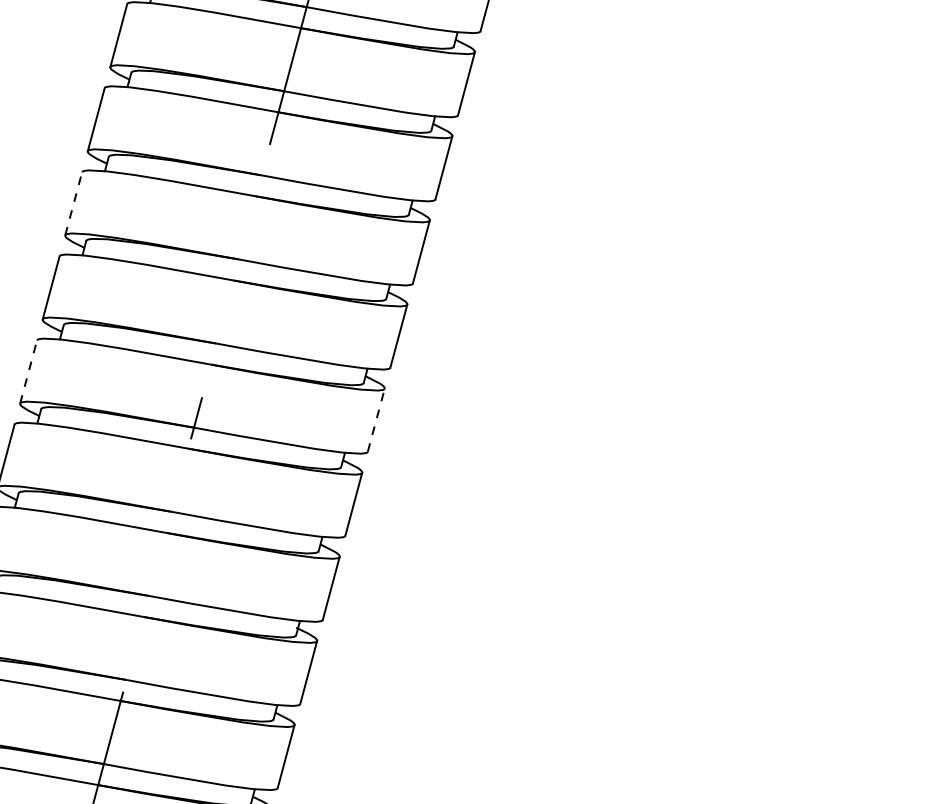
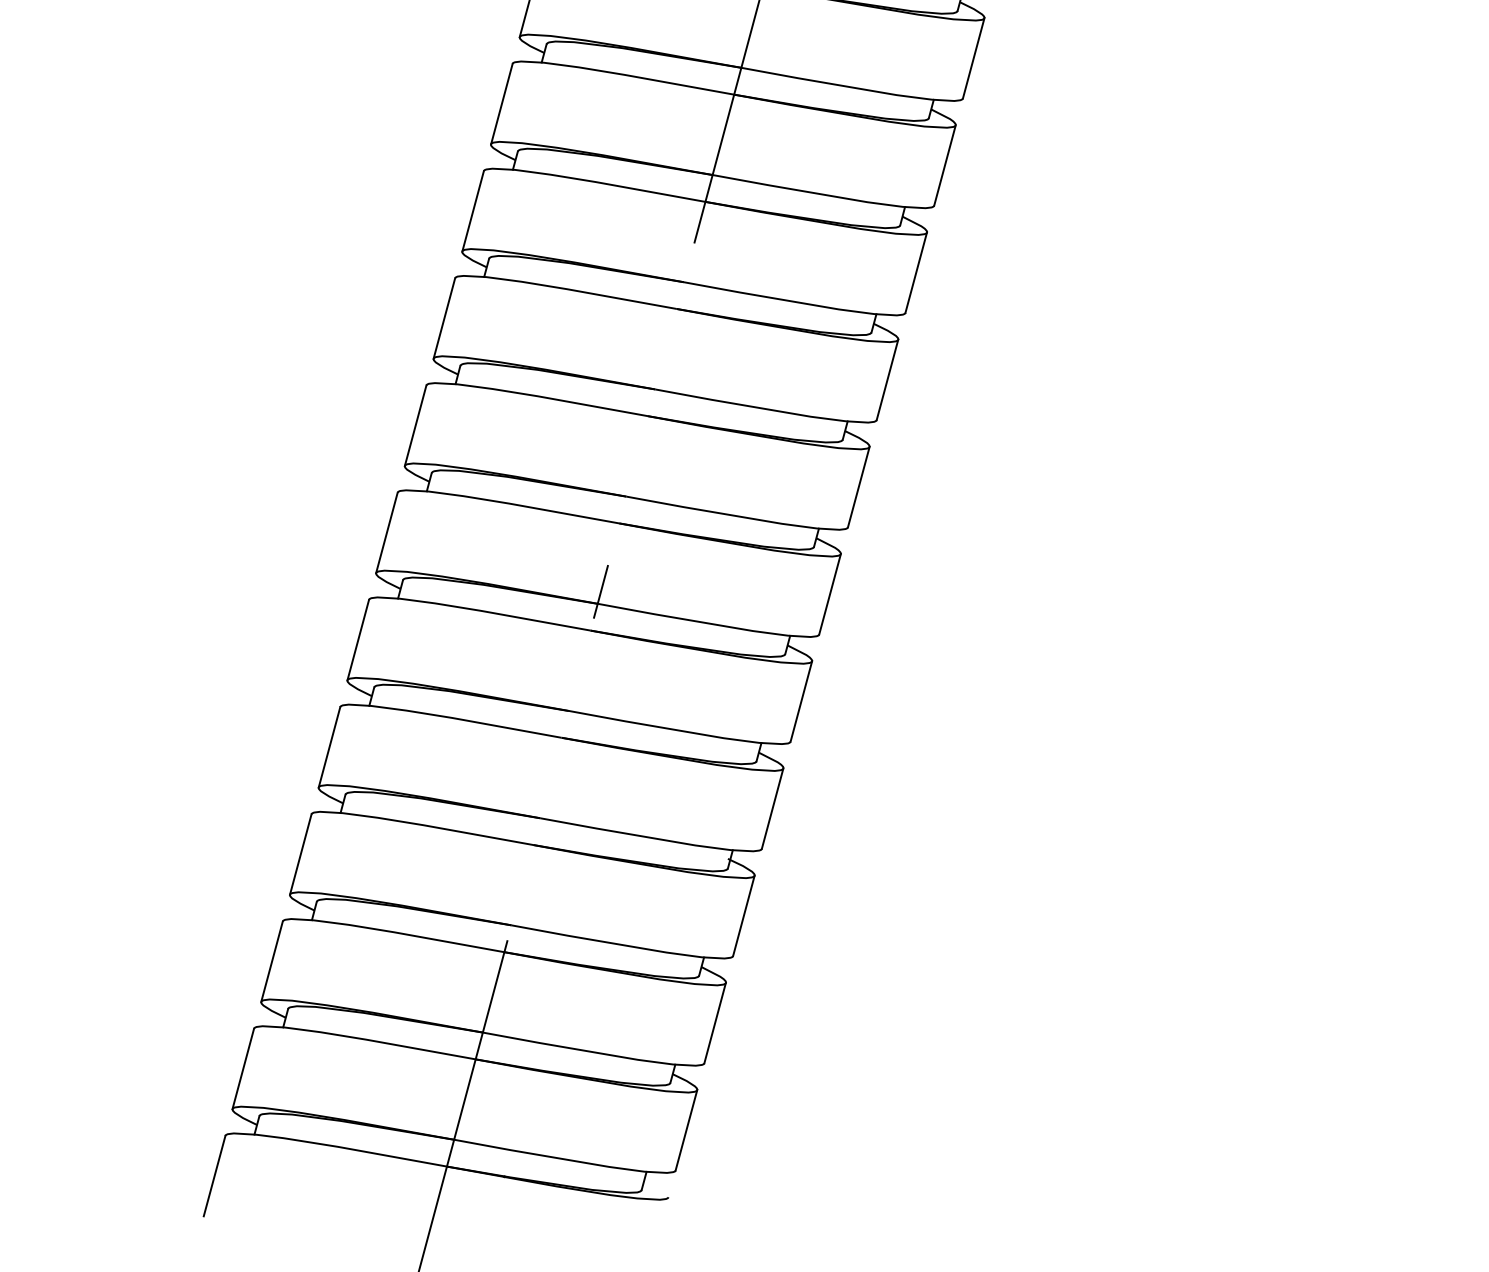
line: (73, 203) -> (444, 318), dashed -> solid
line: (28, 371) -> (386, 532), dashed -> solid
line: (376, 420) -> (830, 594), dashed -> solid

